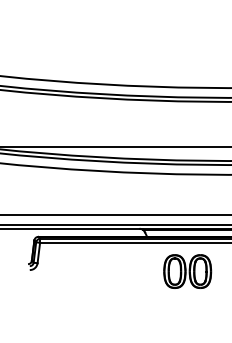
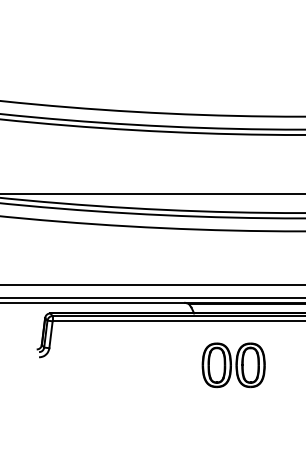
part: (187, 271) -> (233, 365), moved

